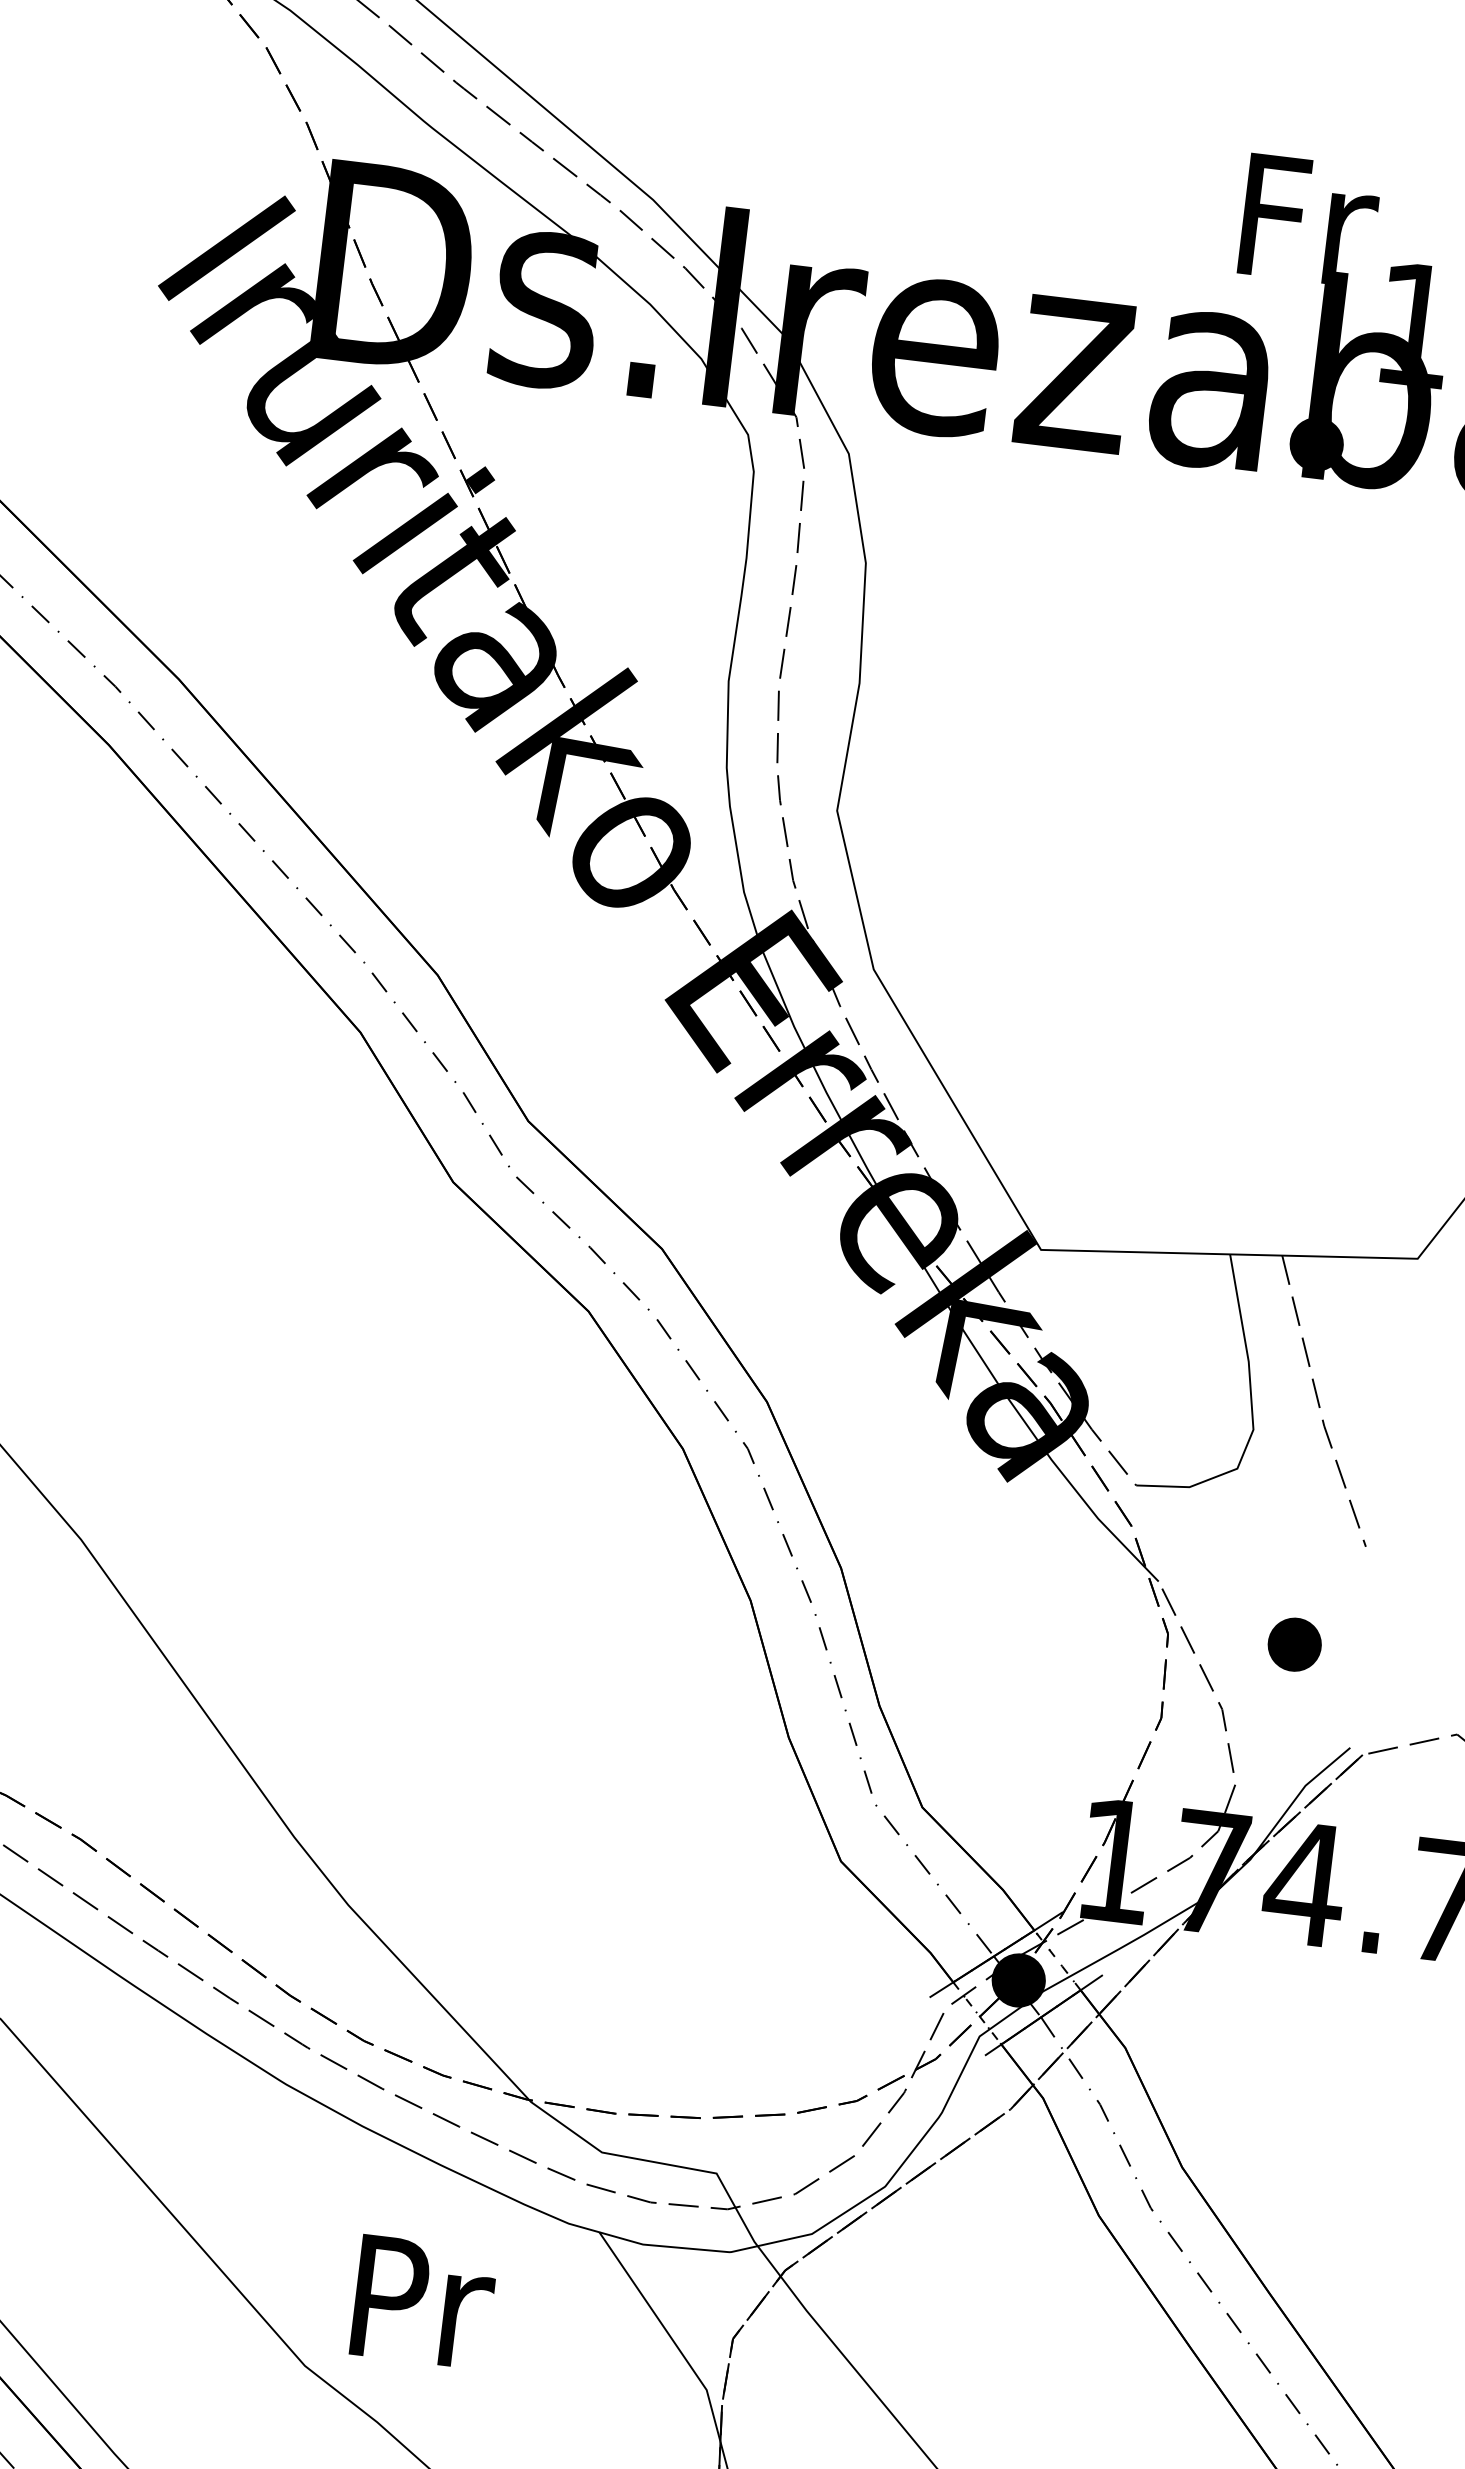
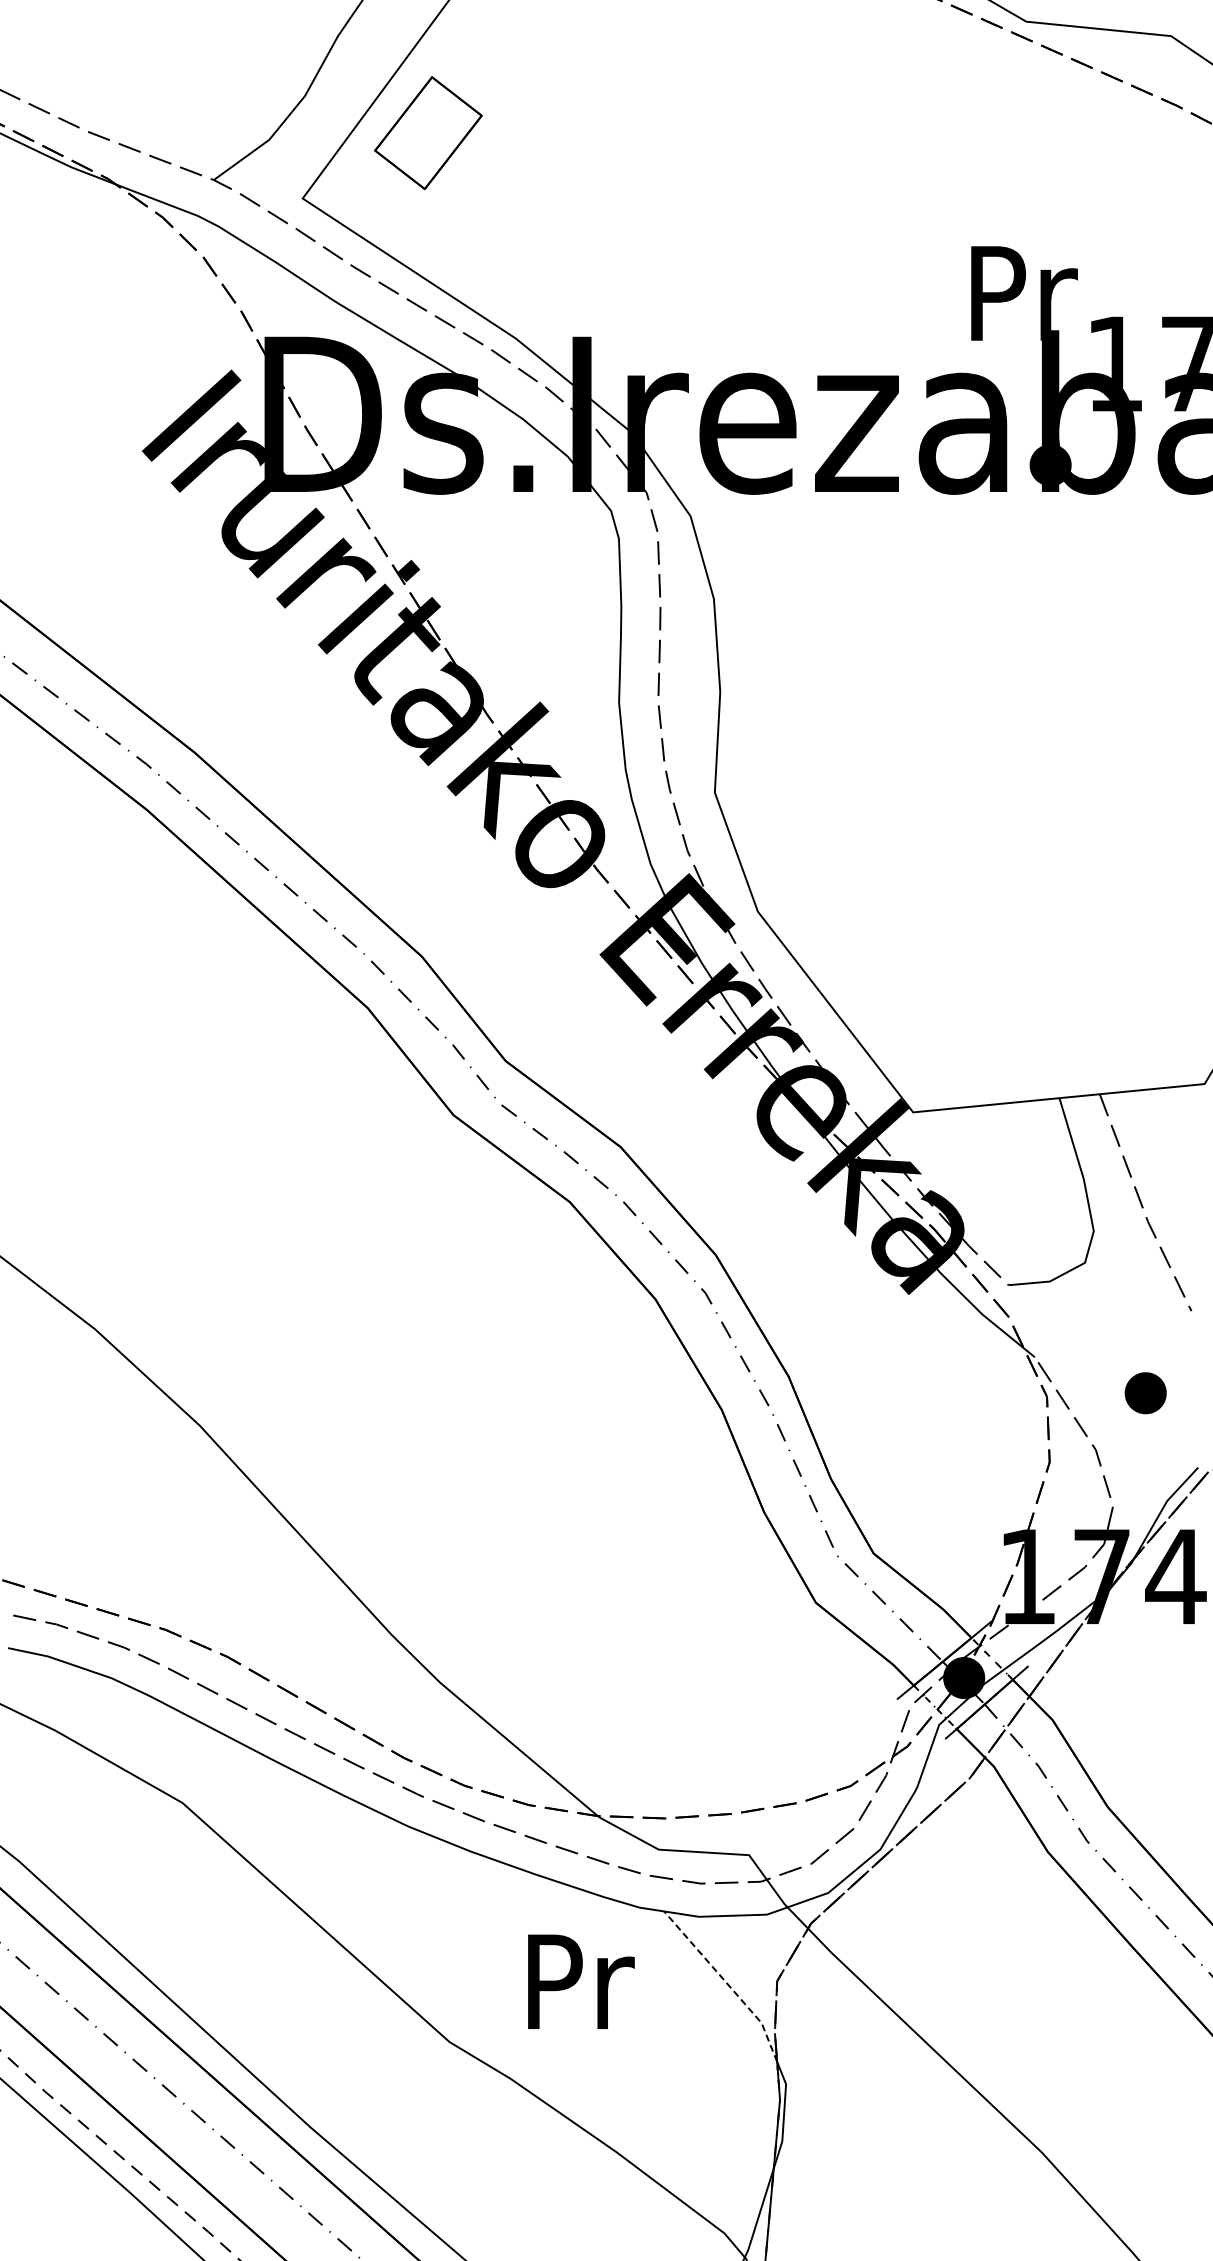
text: (1309, 220) -> (1024, 293), Fr -> Pr
text: (424, 2301) -> (581, 1981), moved
line: (667, 2333) -> (726, 1983), solid -> dashed

